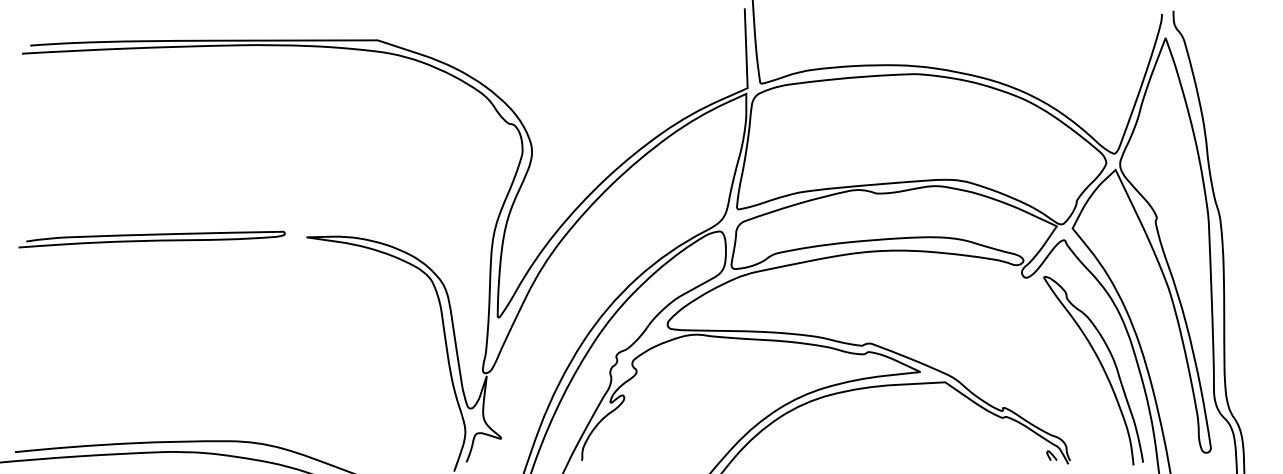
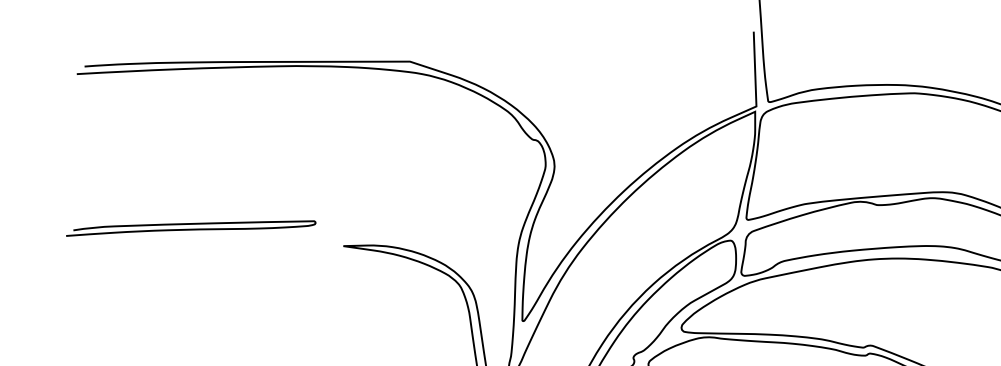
curve: (151, 239) -> (190, 228), moved

